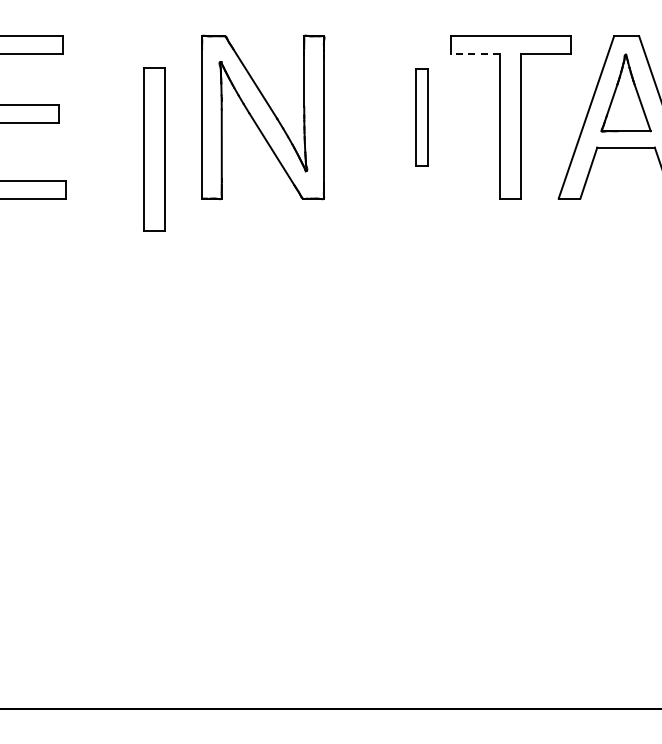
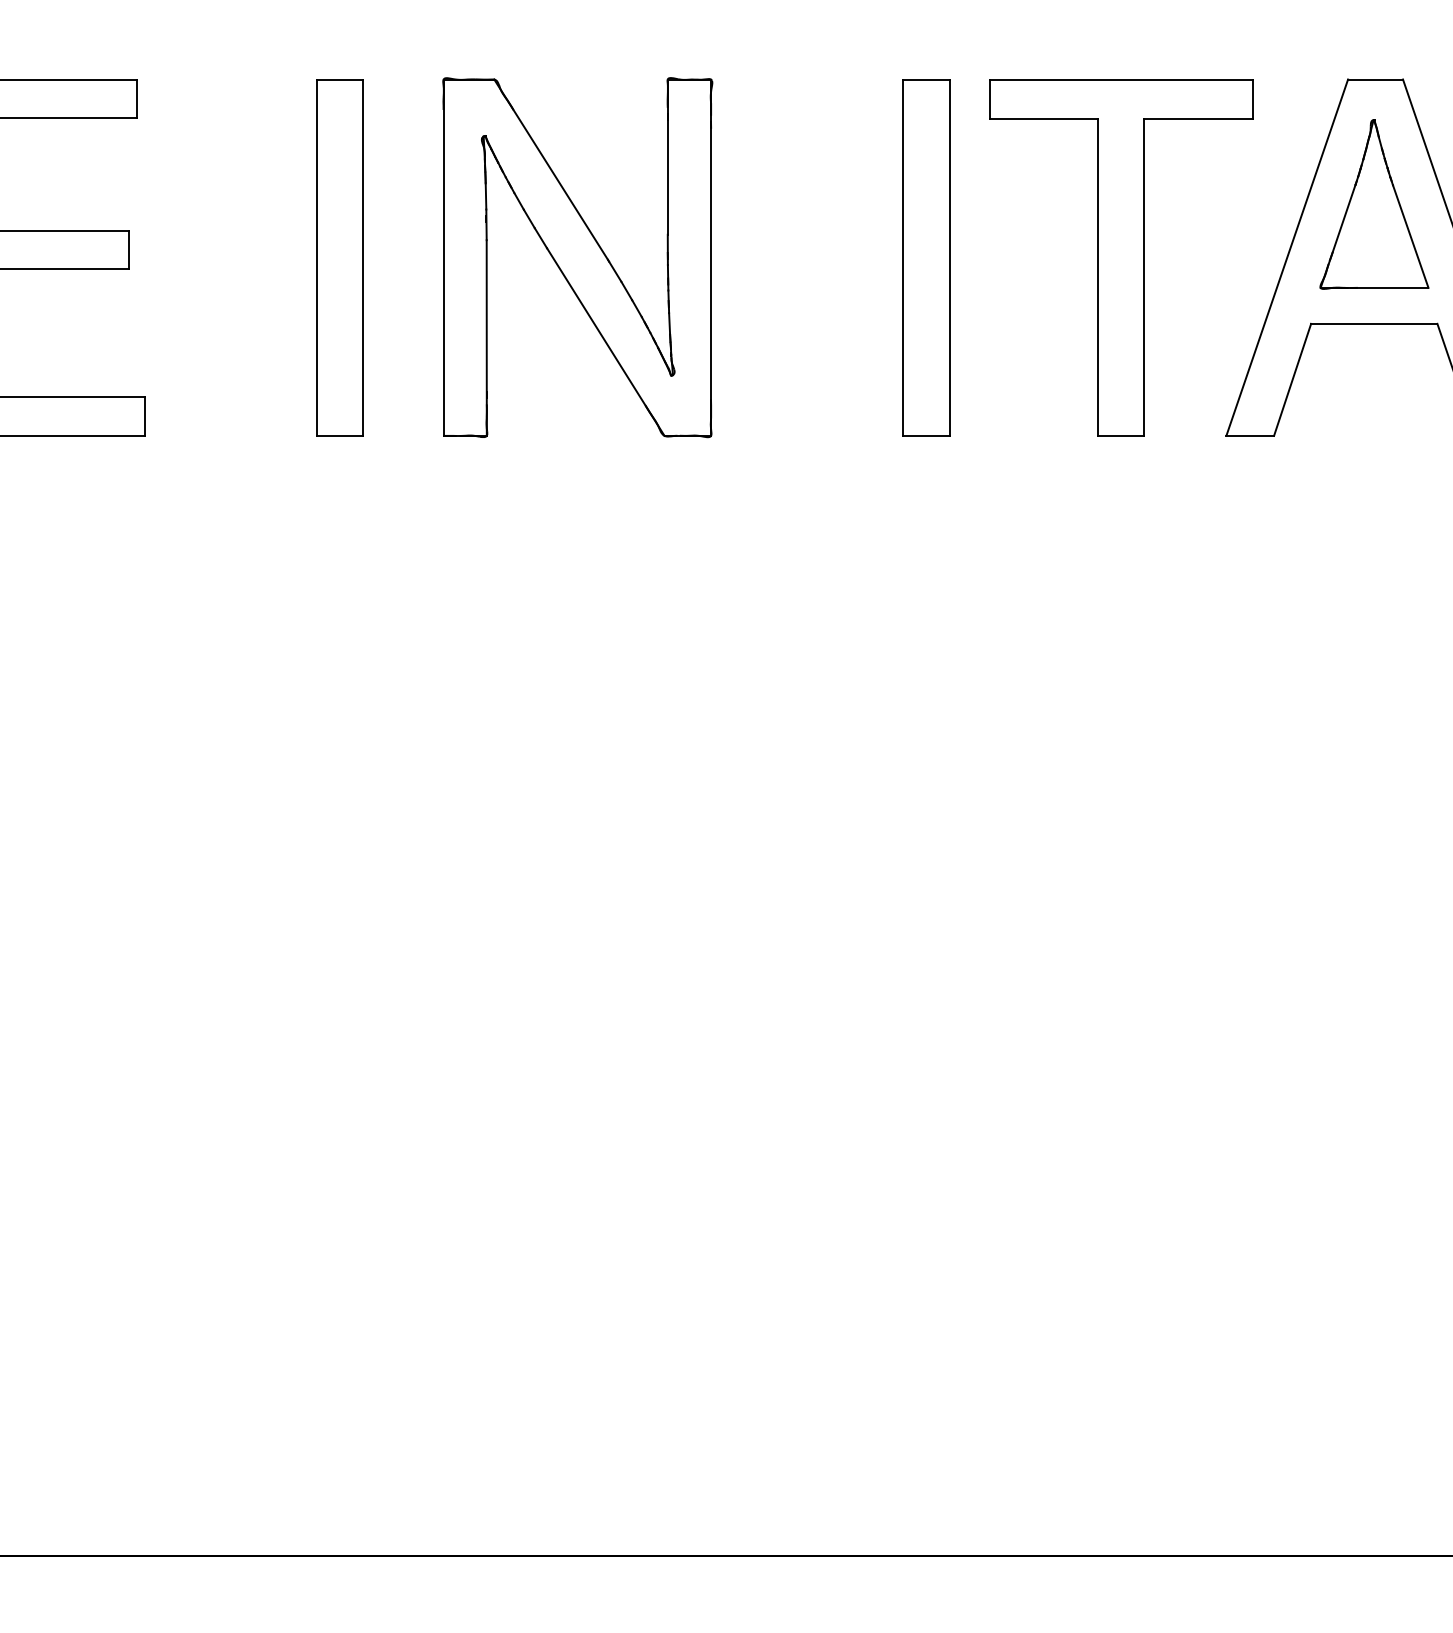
line: (475, 54) -> (1043, 119), dashed -> solid
part: (421, 117) -> (925, 257), size x1.67
part: (154, 149) -> (339, 257), moved

